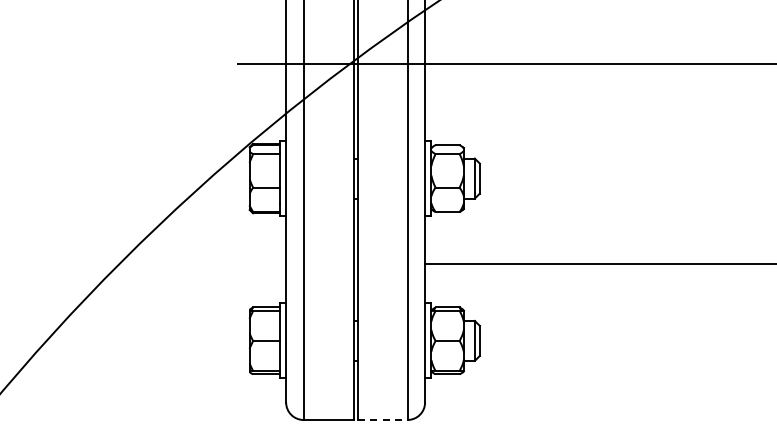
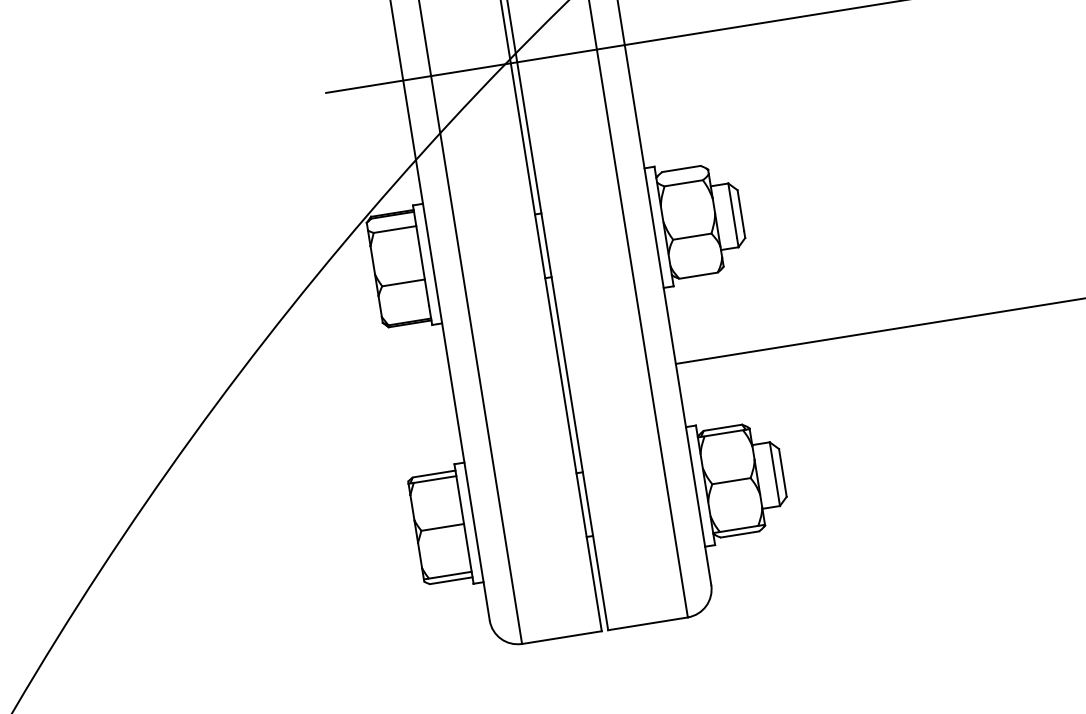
line: (382, 420) -> (647, 624), dashed -> solid

